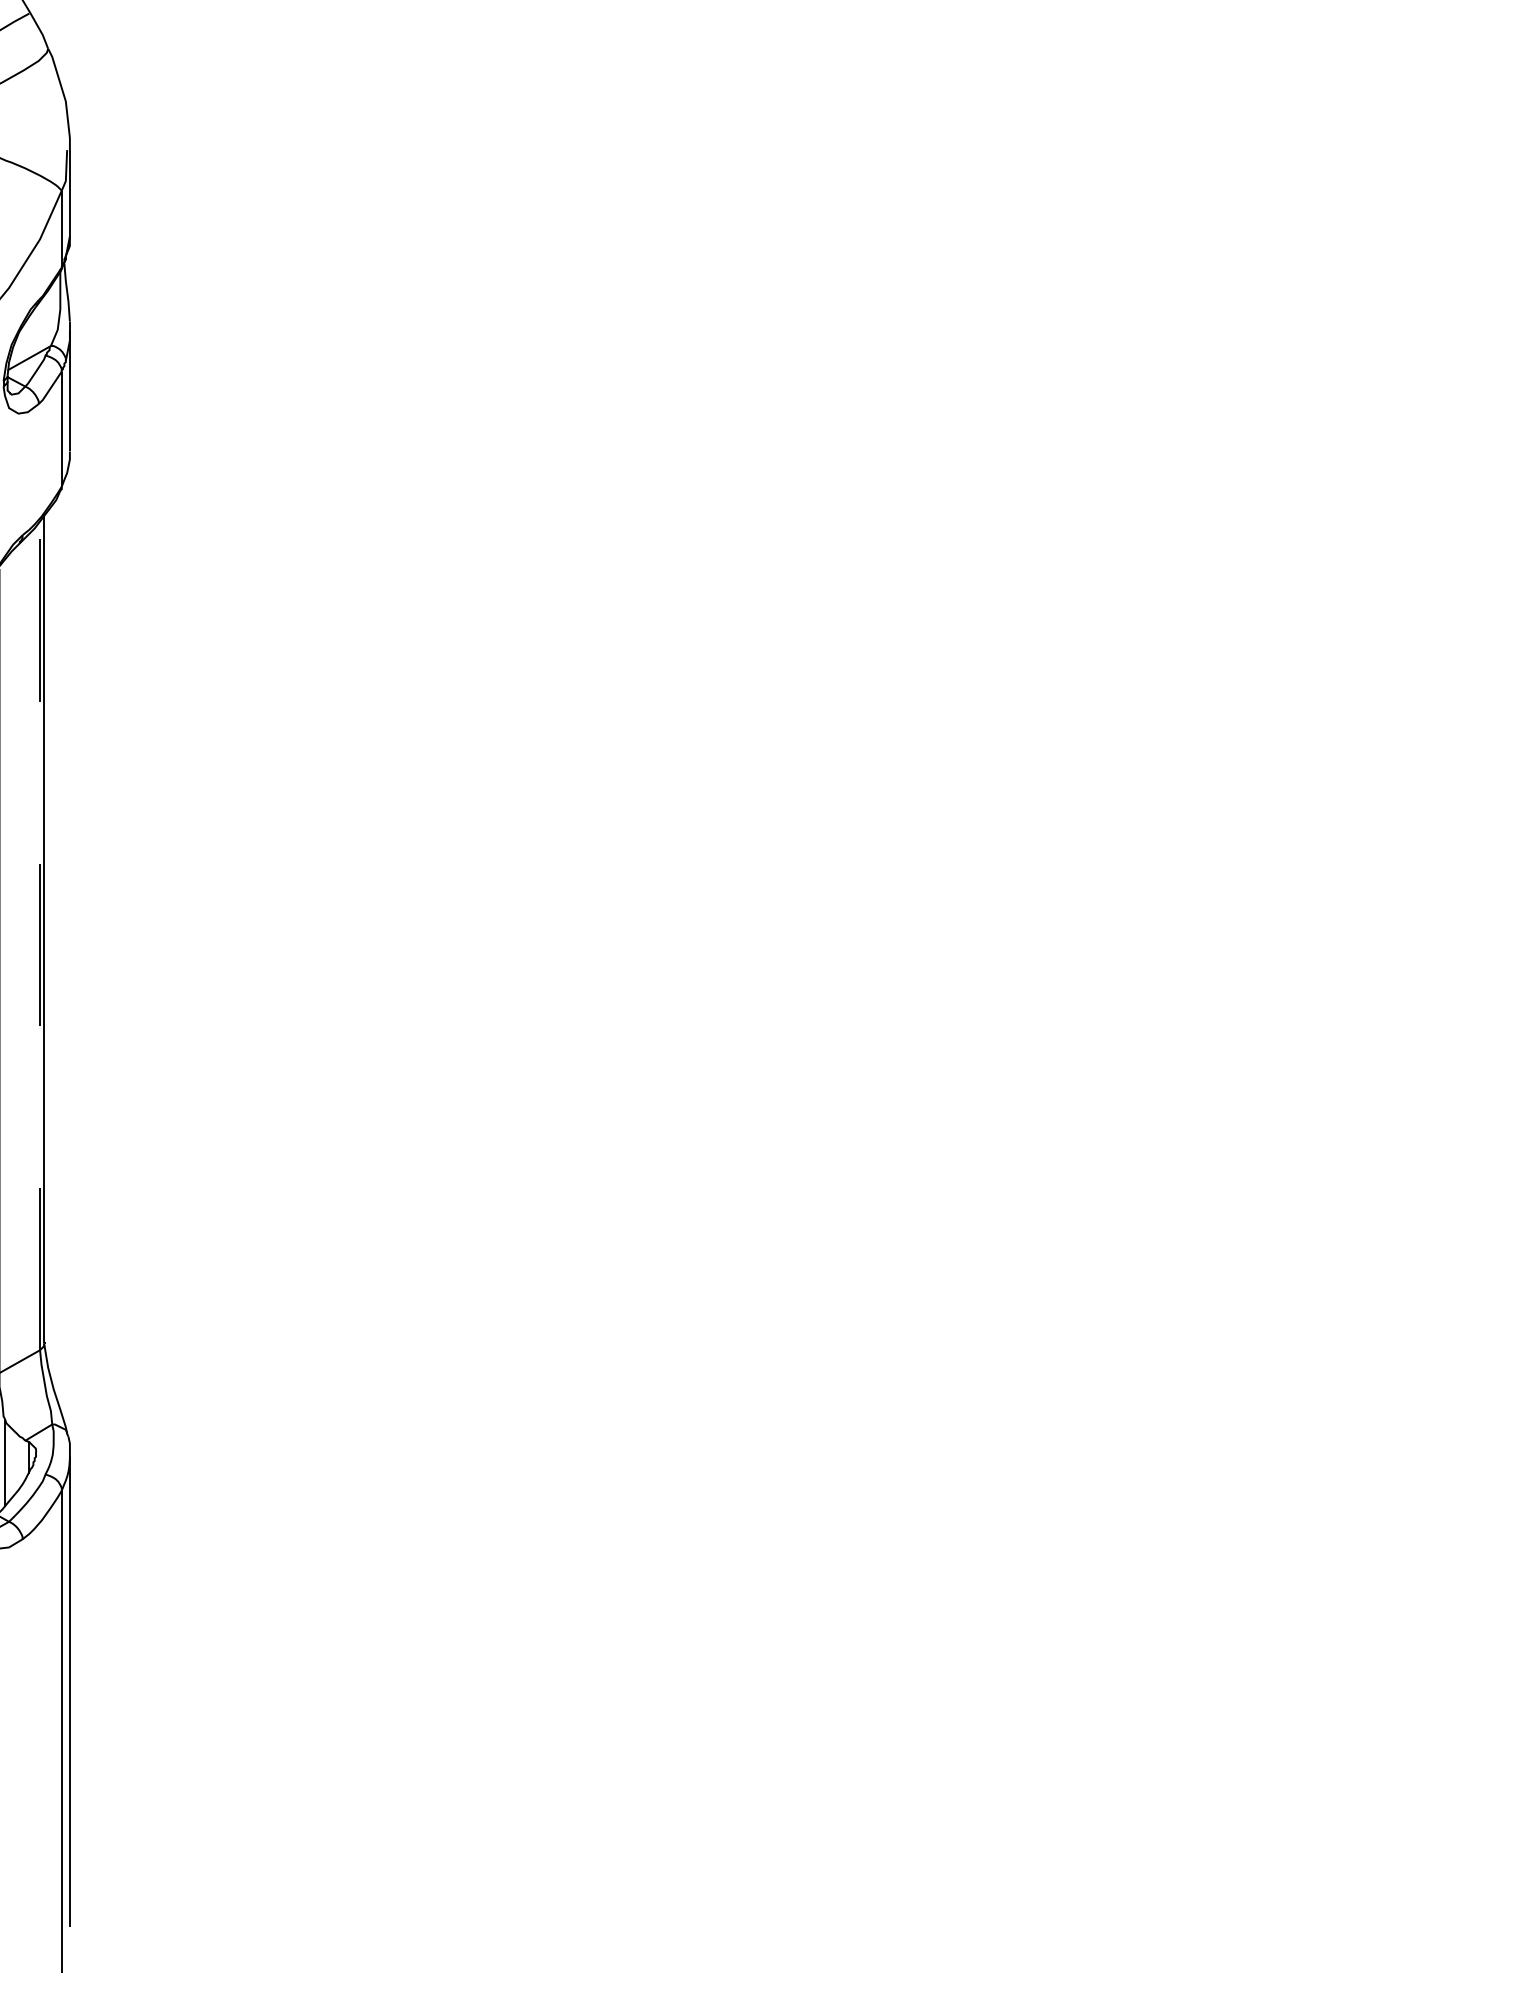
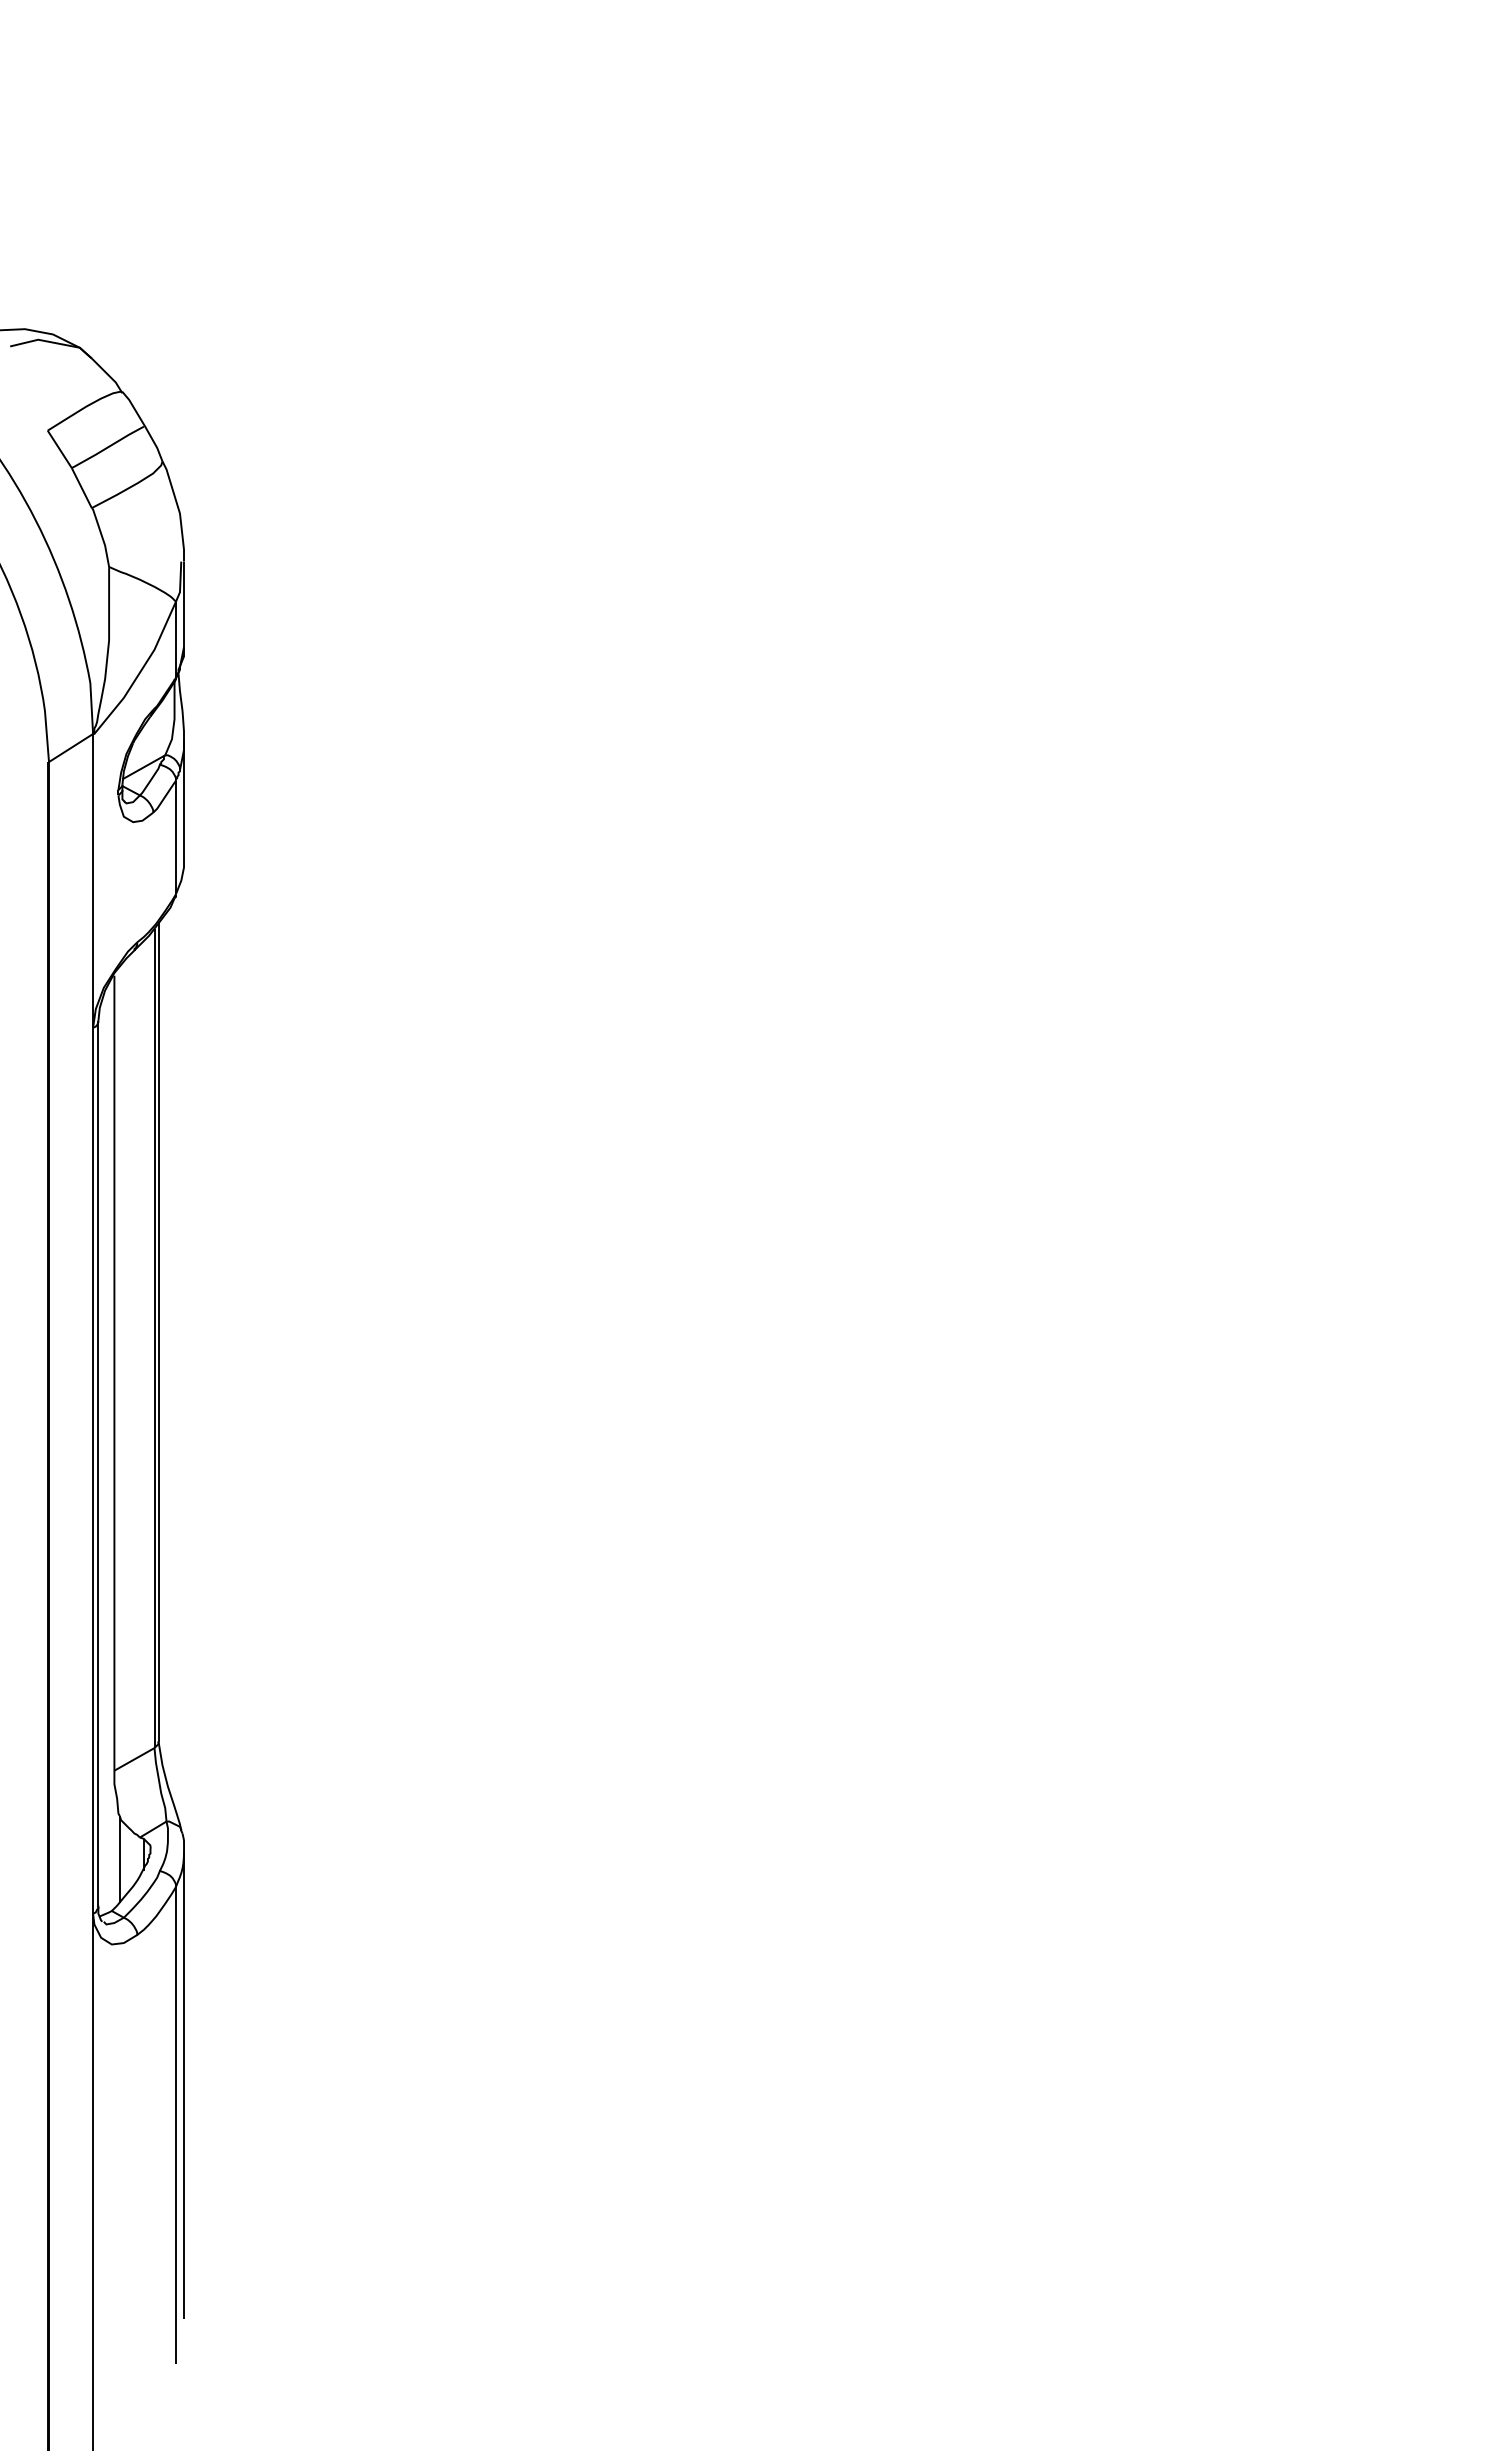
line: (40, 935) -> (154, 1338), dashed -> solid

